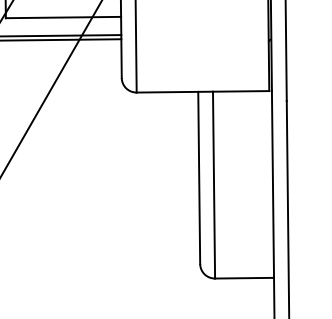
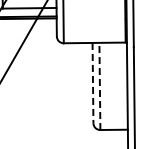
line: (200, 178) -> (93, 83), solid -> dashed
line: (213, 185) -> (99, 86), solid -> dashed

